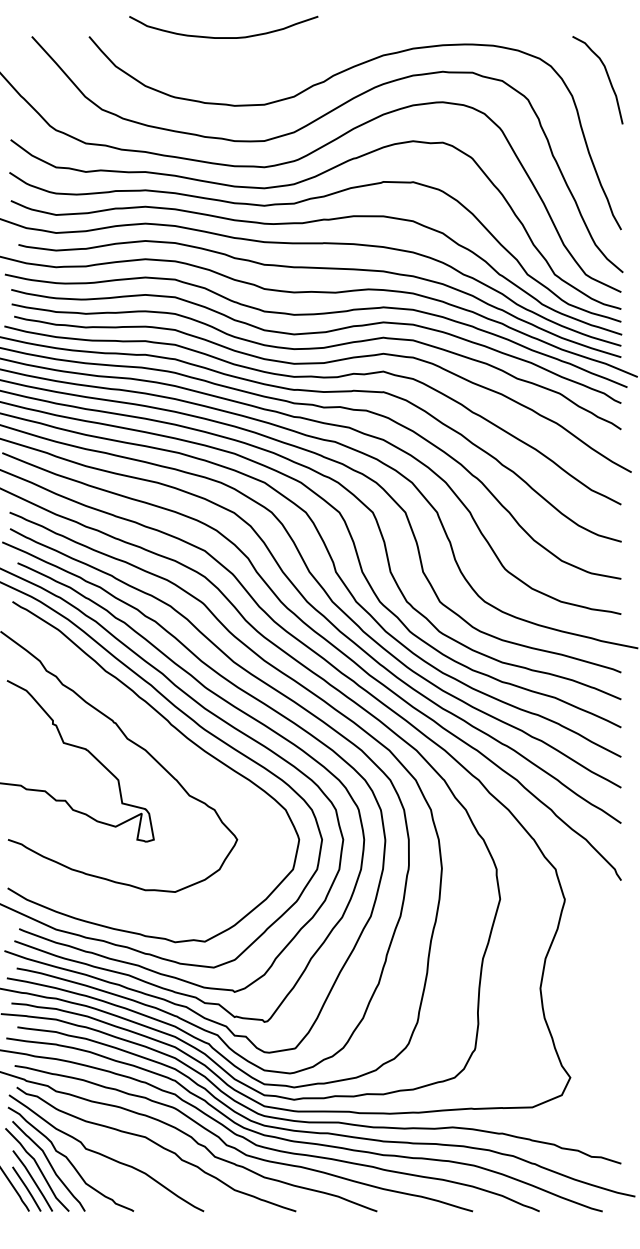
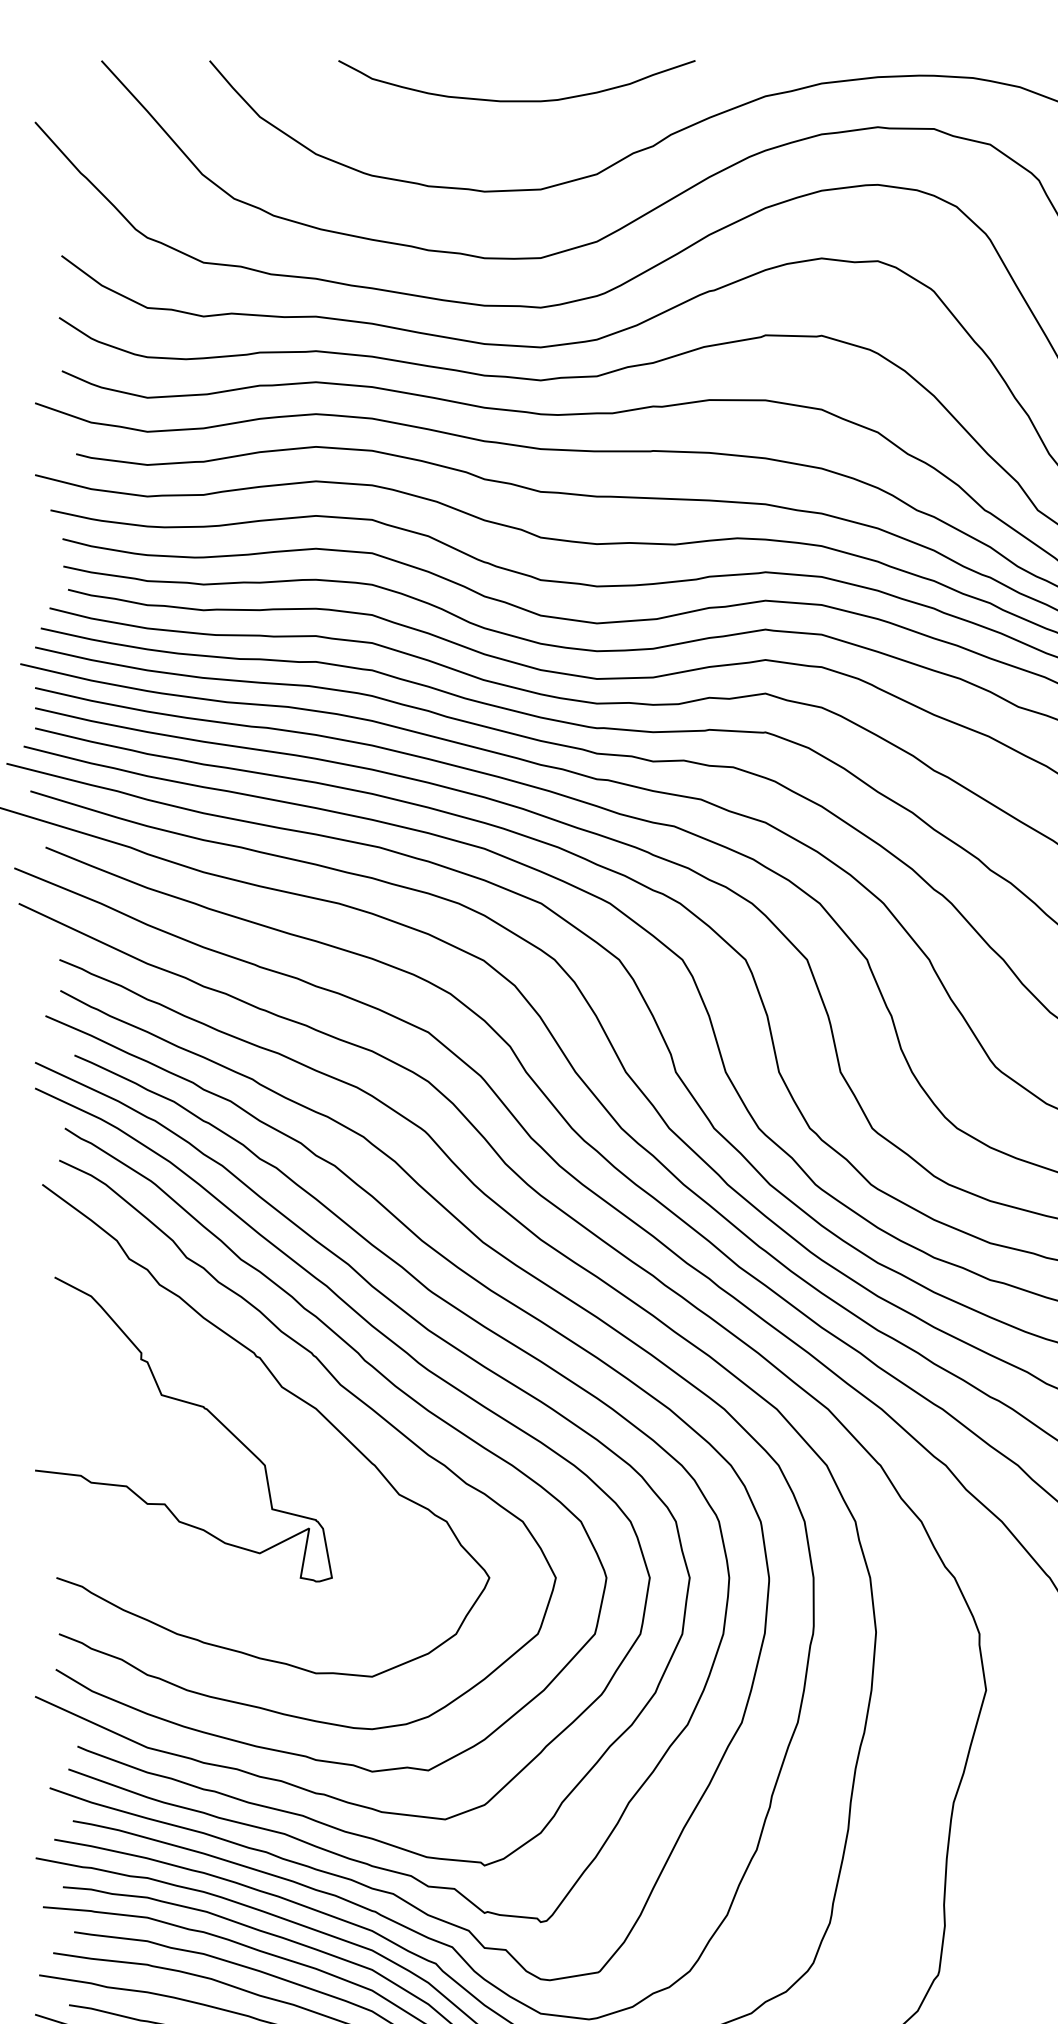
curve: (223, 37) -> (516, 100), moved
curve: (161, 741) -> (346, 1392), added

